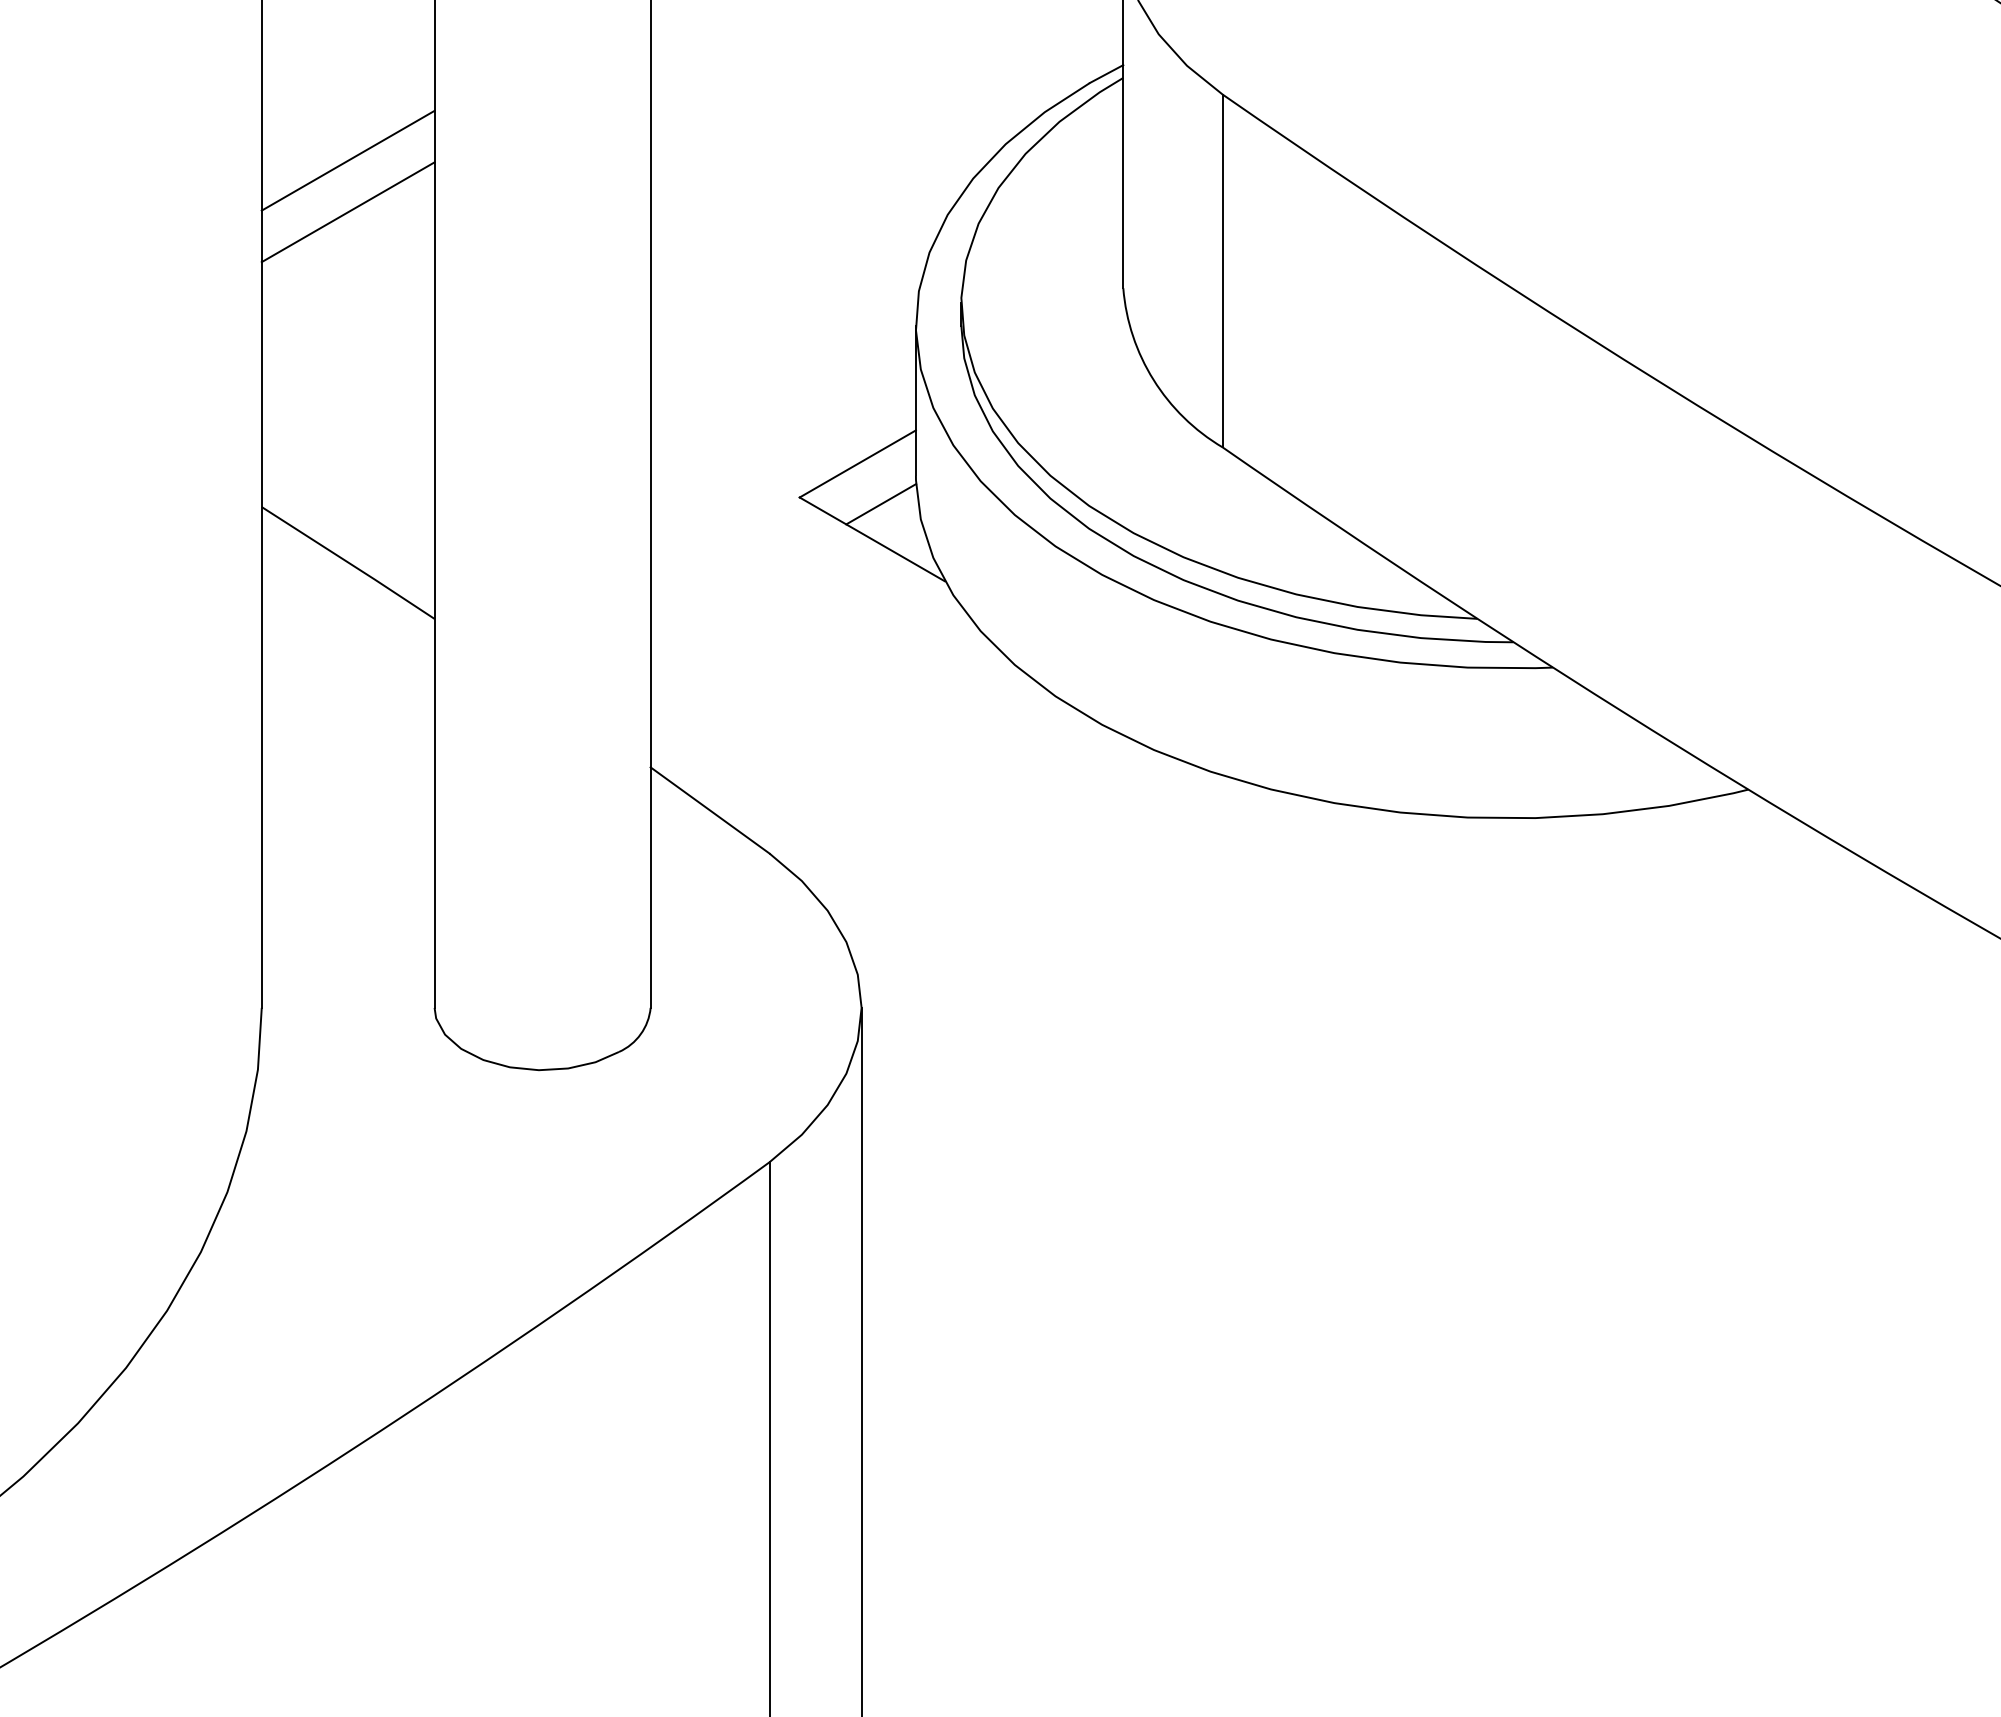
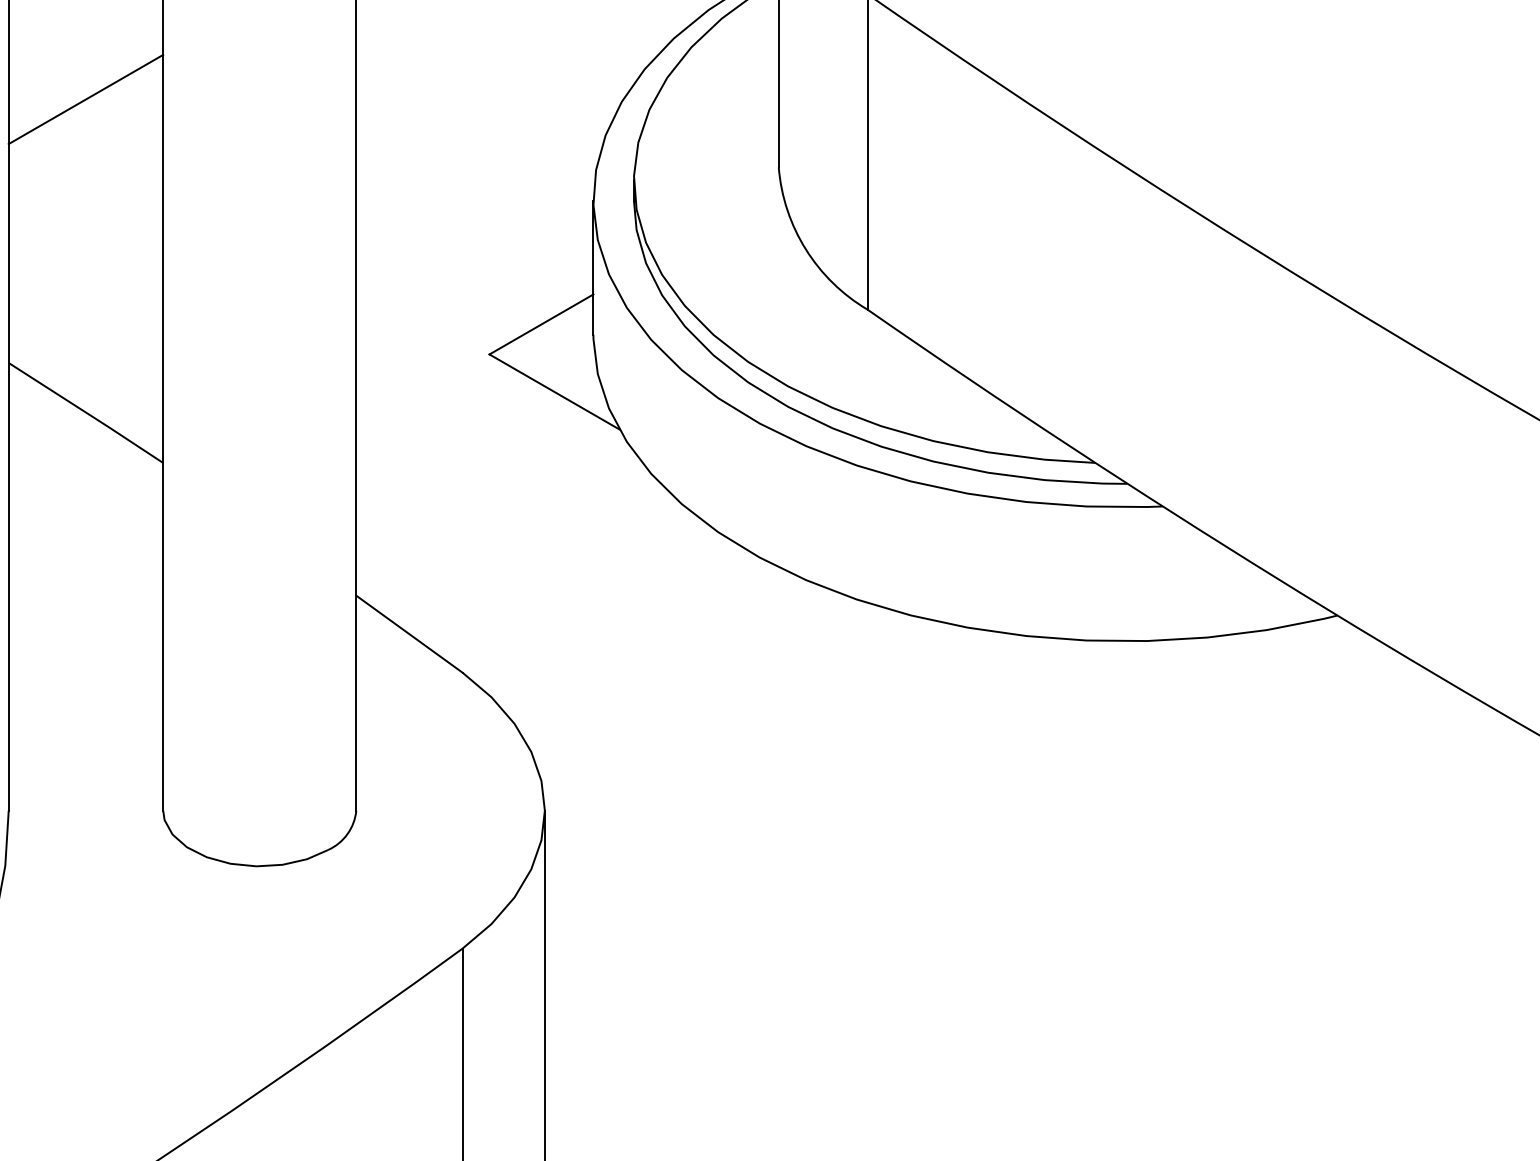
line: (347, 160) -> (85, 53), removed
line: (881, 504) -> (562, 360), removed

